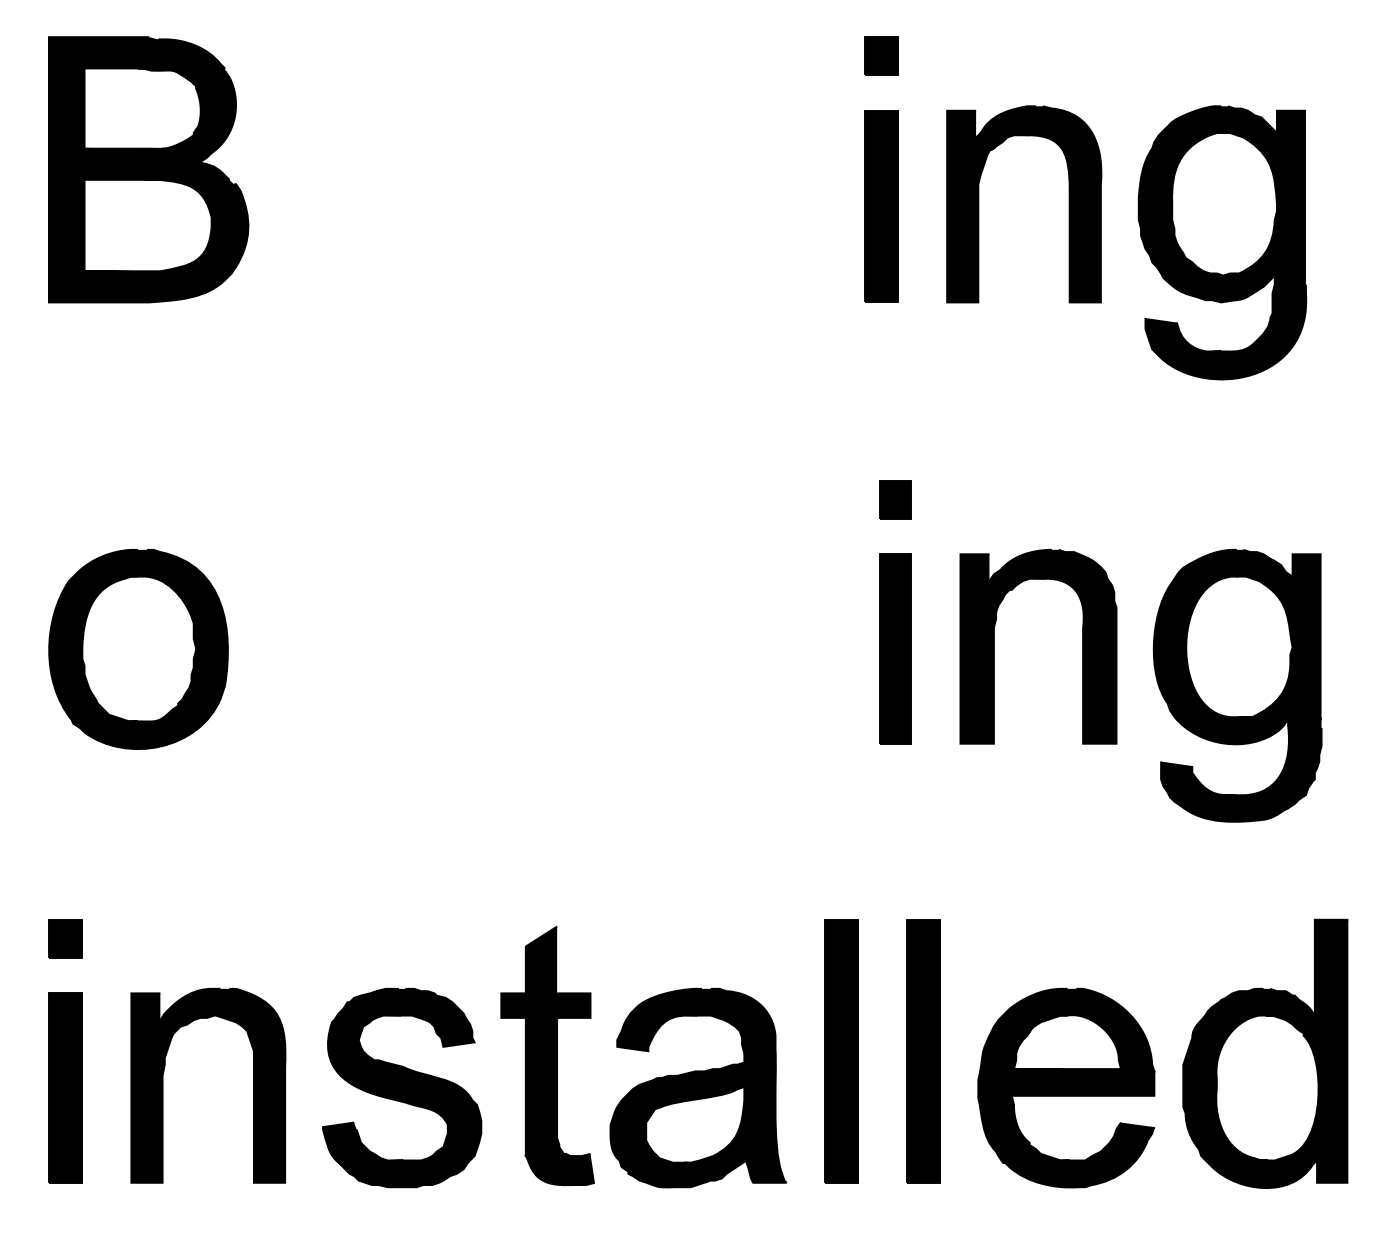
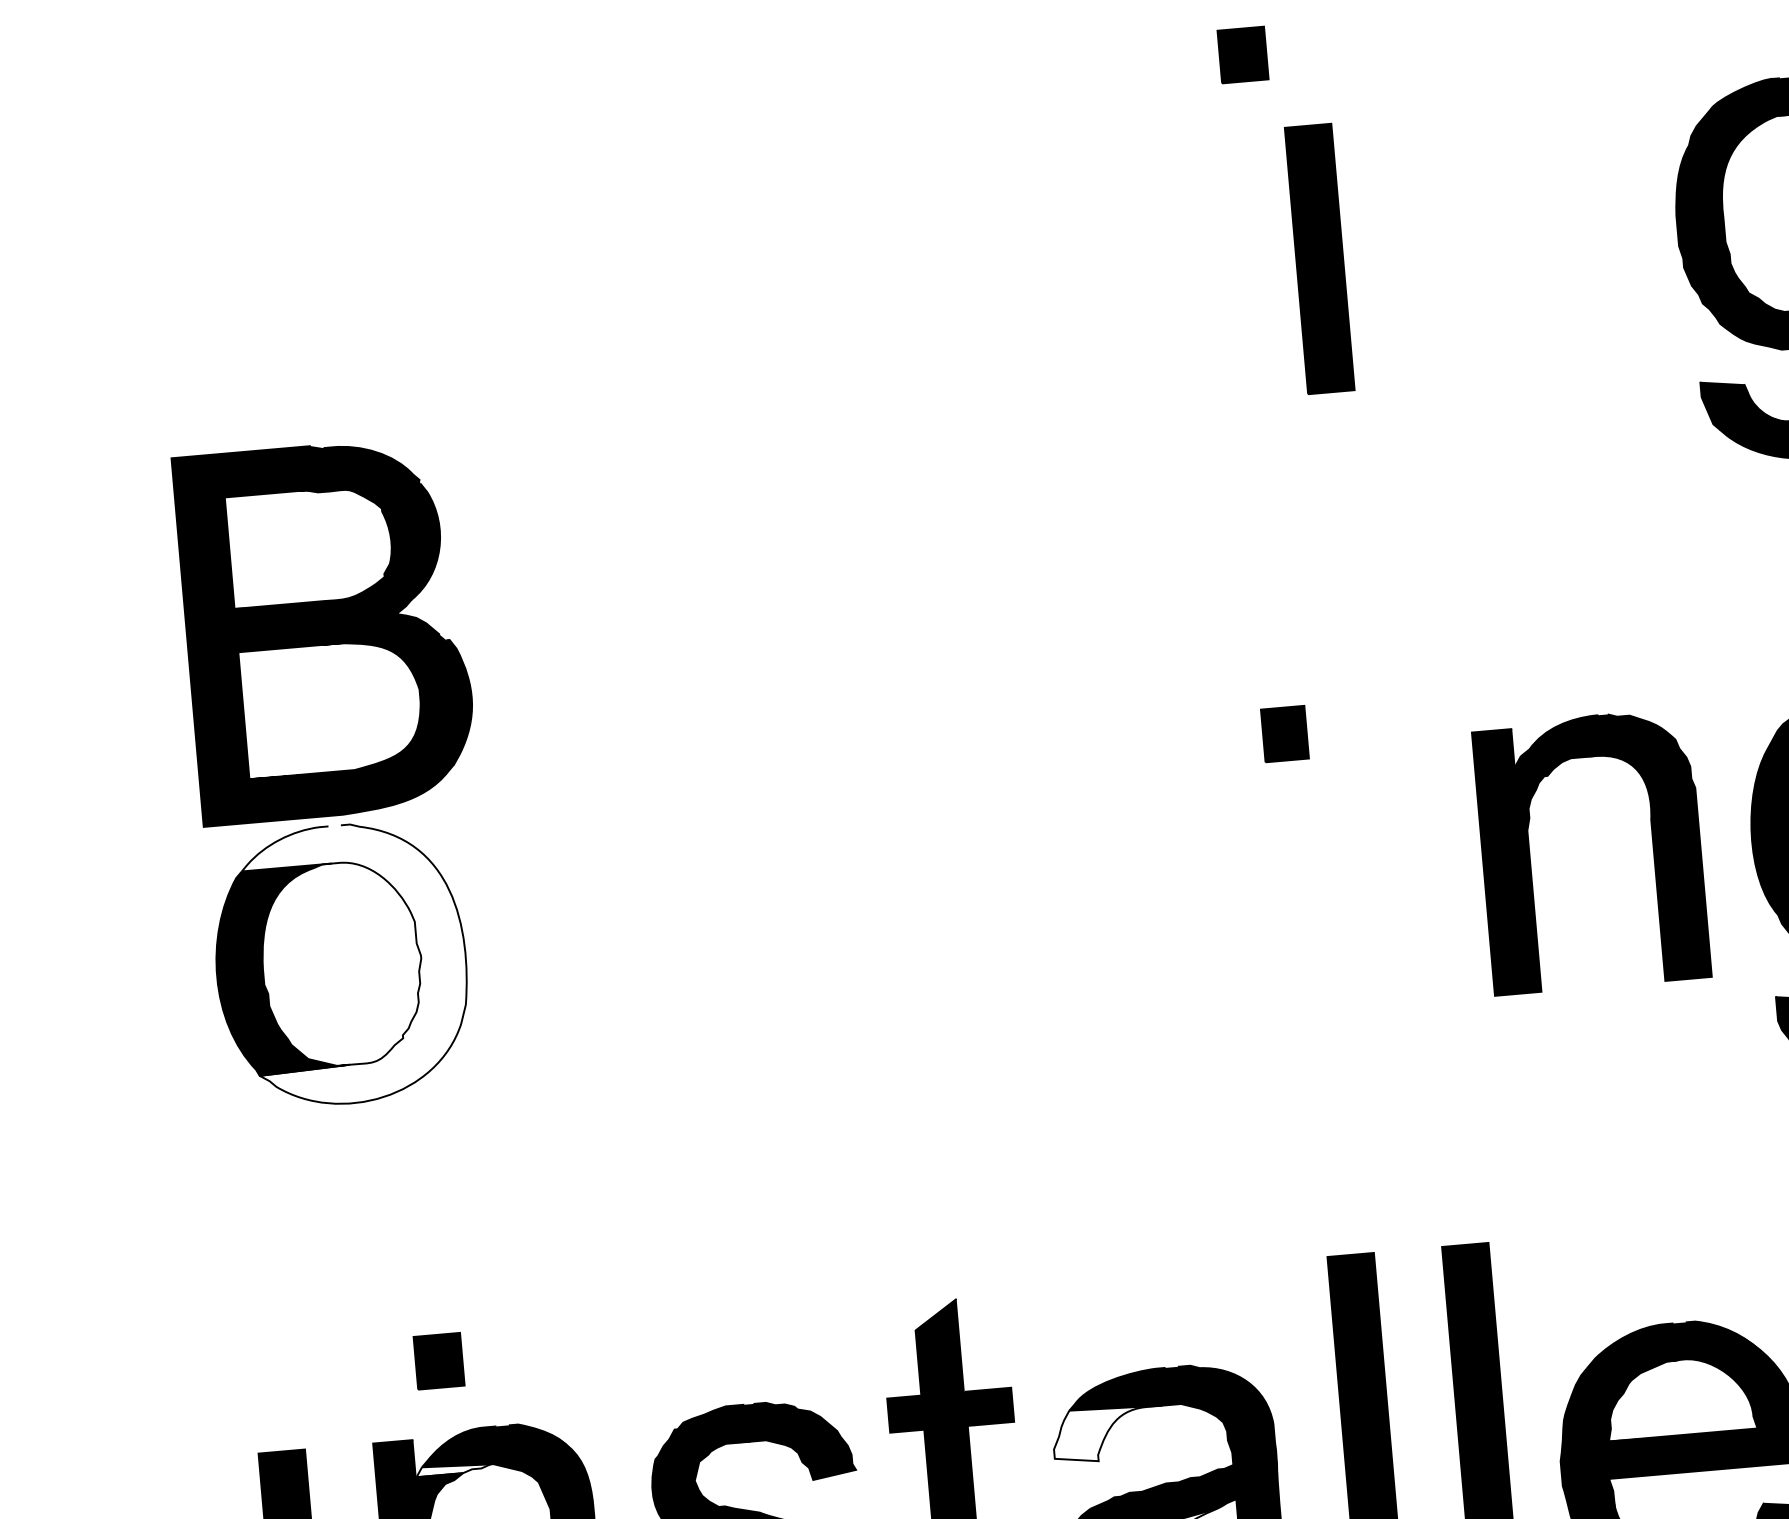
part: (881, 55) -> (1243, 54), moved
part: (148, 169) -> (325, 630), moved
part: (1068, 204) -> (1579, 233), removed
part: (895, 499) -> (1284, 733), moved
part: (895, 648) -> (1393, 871), removed
fill: (150, 649) -> (357, 963), removed
part: (65, 938) -> (438, 1360), moved
fill: (186, 1016) -> (452, 1469), removed
fill: (657, 1032) -> (1109, 1433), removed

